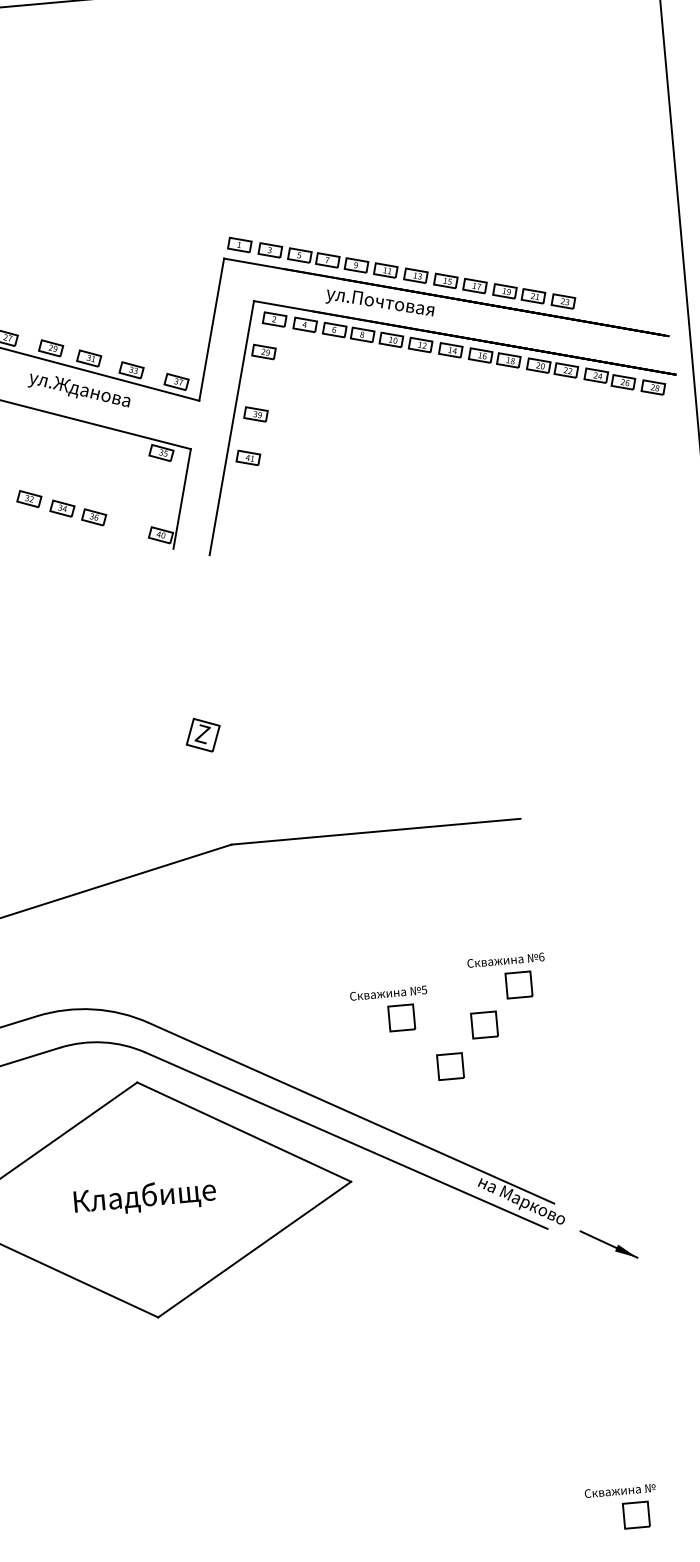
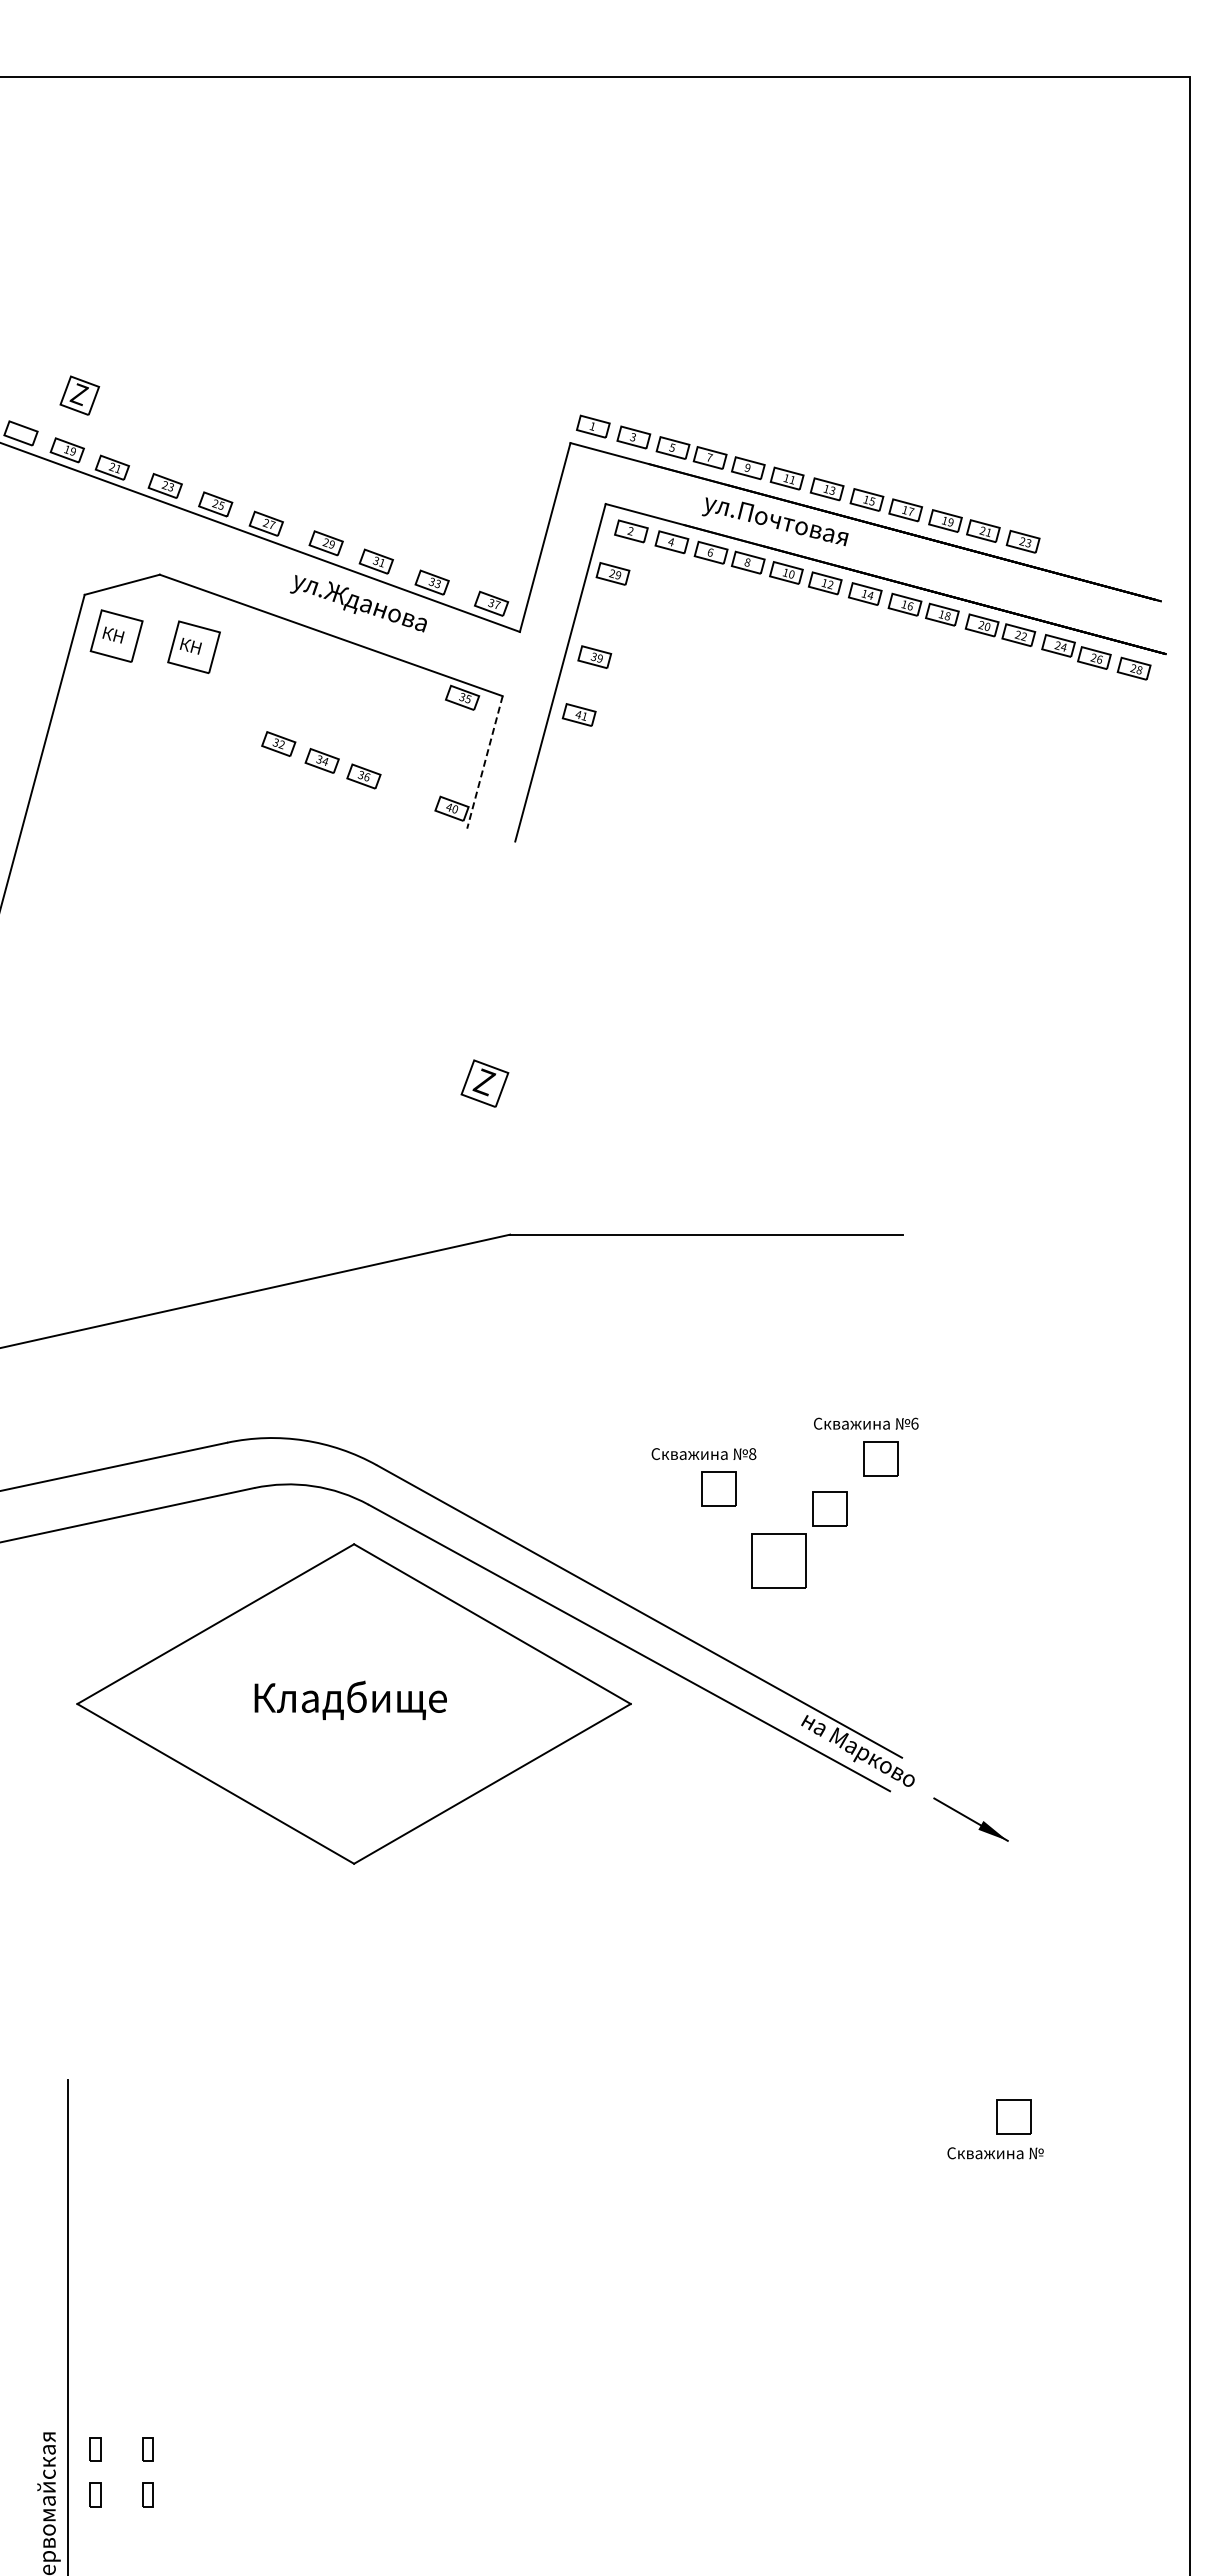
line: (181, 499) -> (484, 762), solid -> dashed
text: (424, 989) -> (752, 1453), 5 -> 8
part: (450, 1066) -> (778, 1560), size x1.6
text: (620, 1490) -> (995, 2153), moved
part: (636, 1514) -> (1013, 2116), moved

